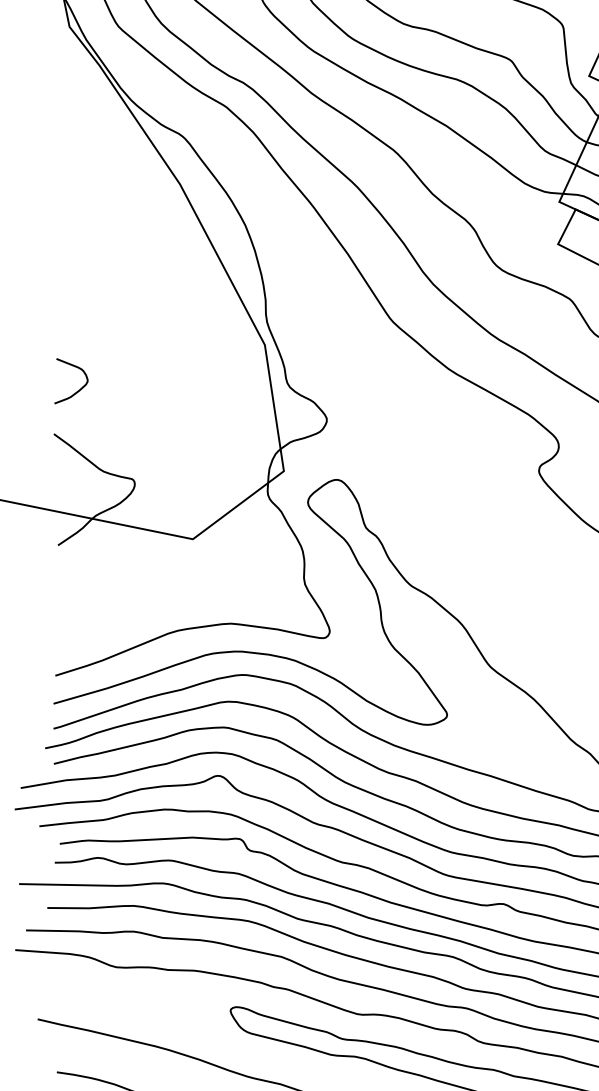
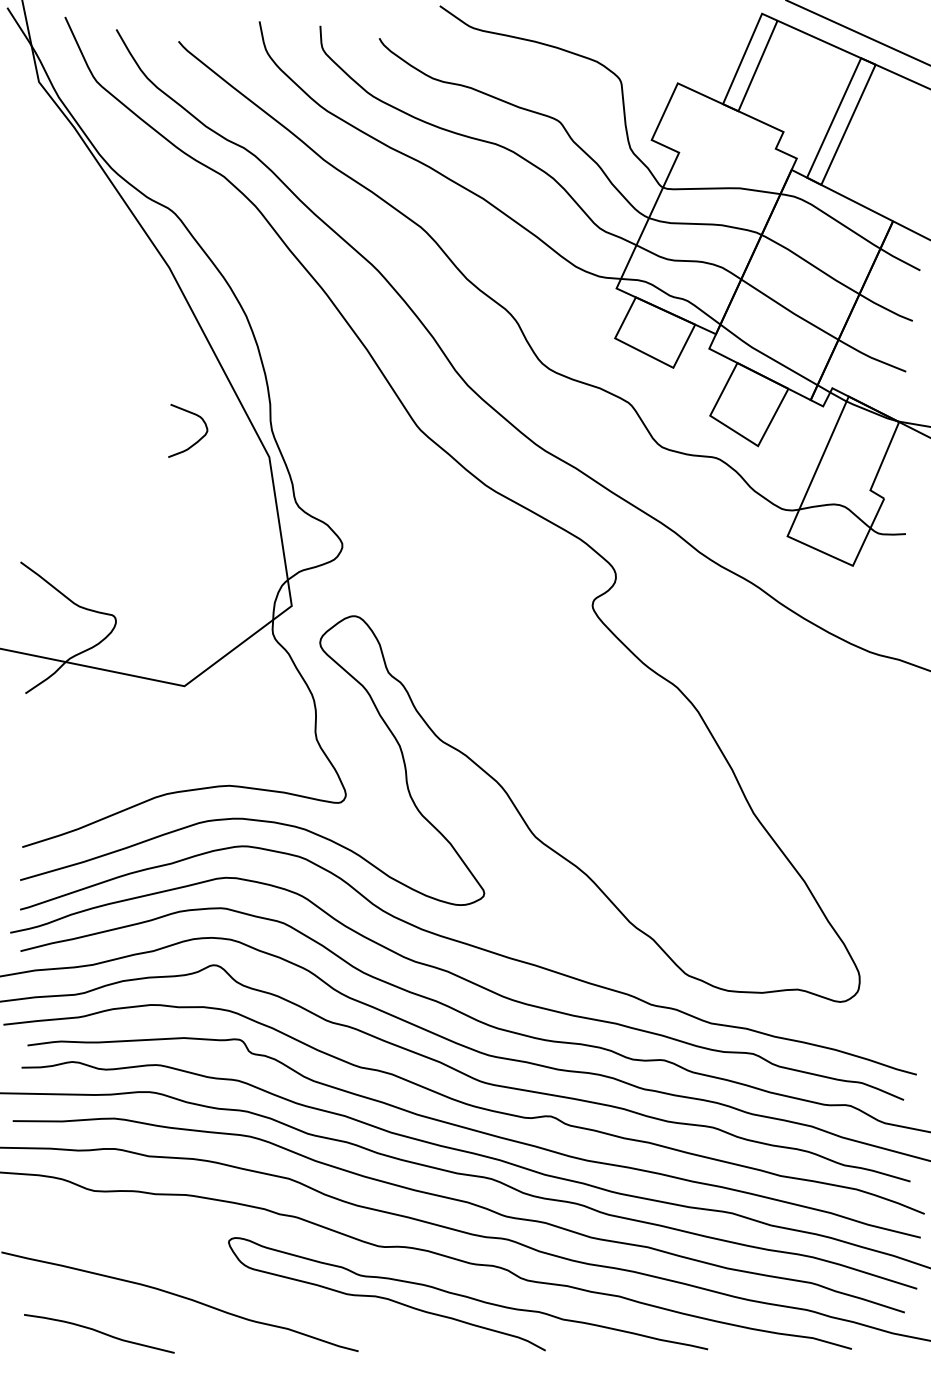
curve: (80, 388) -> (198, 439), moved

